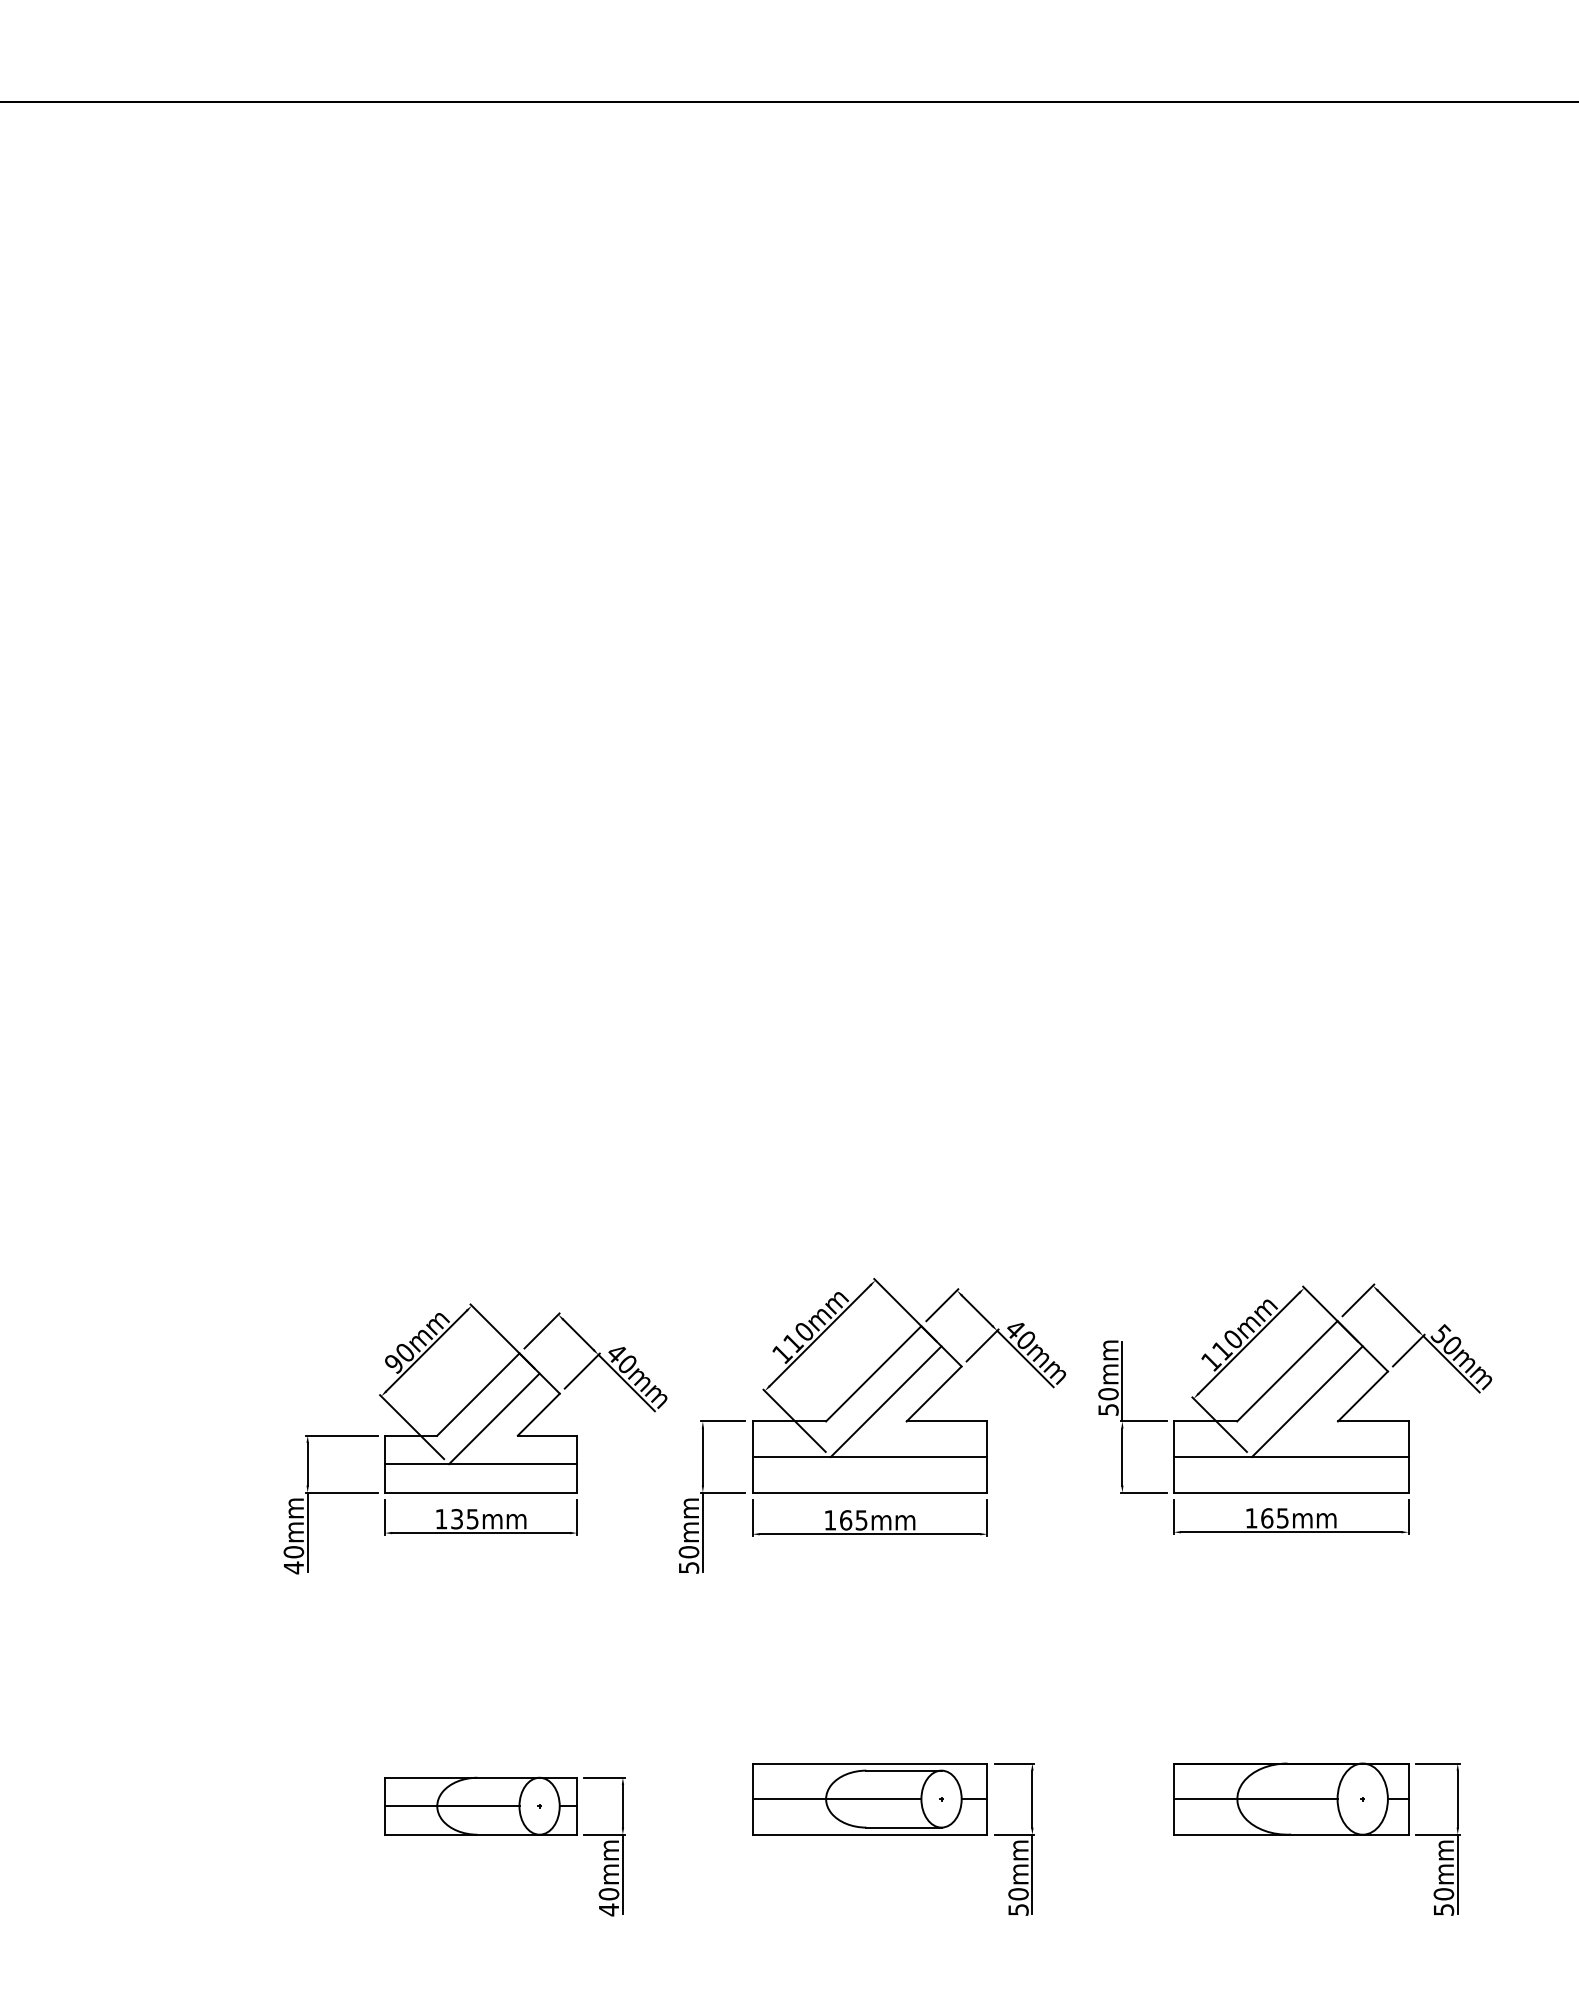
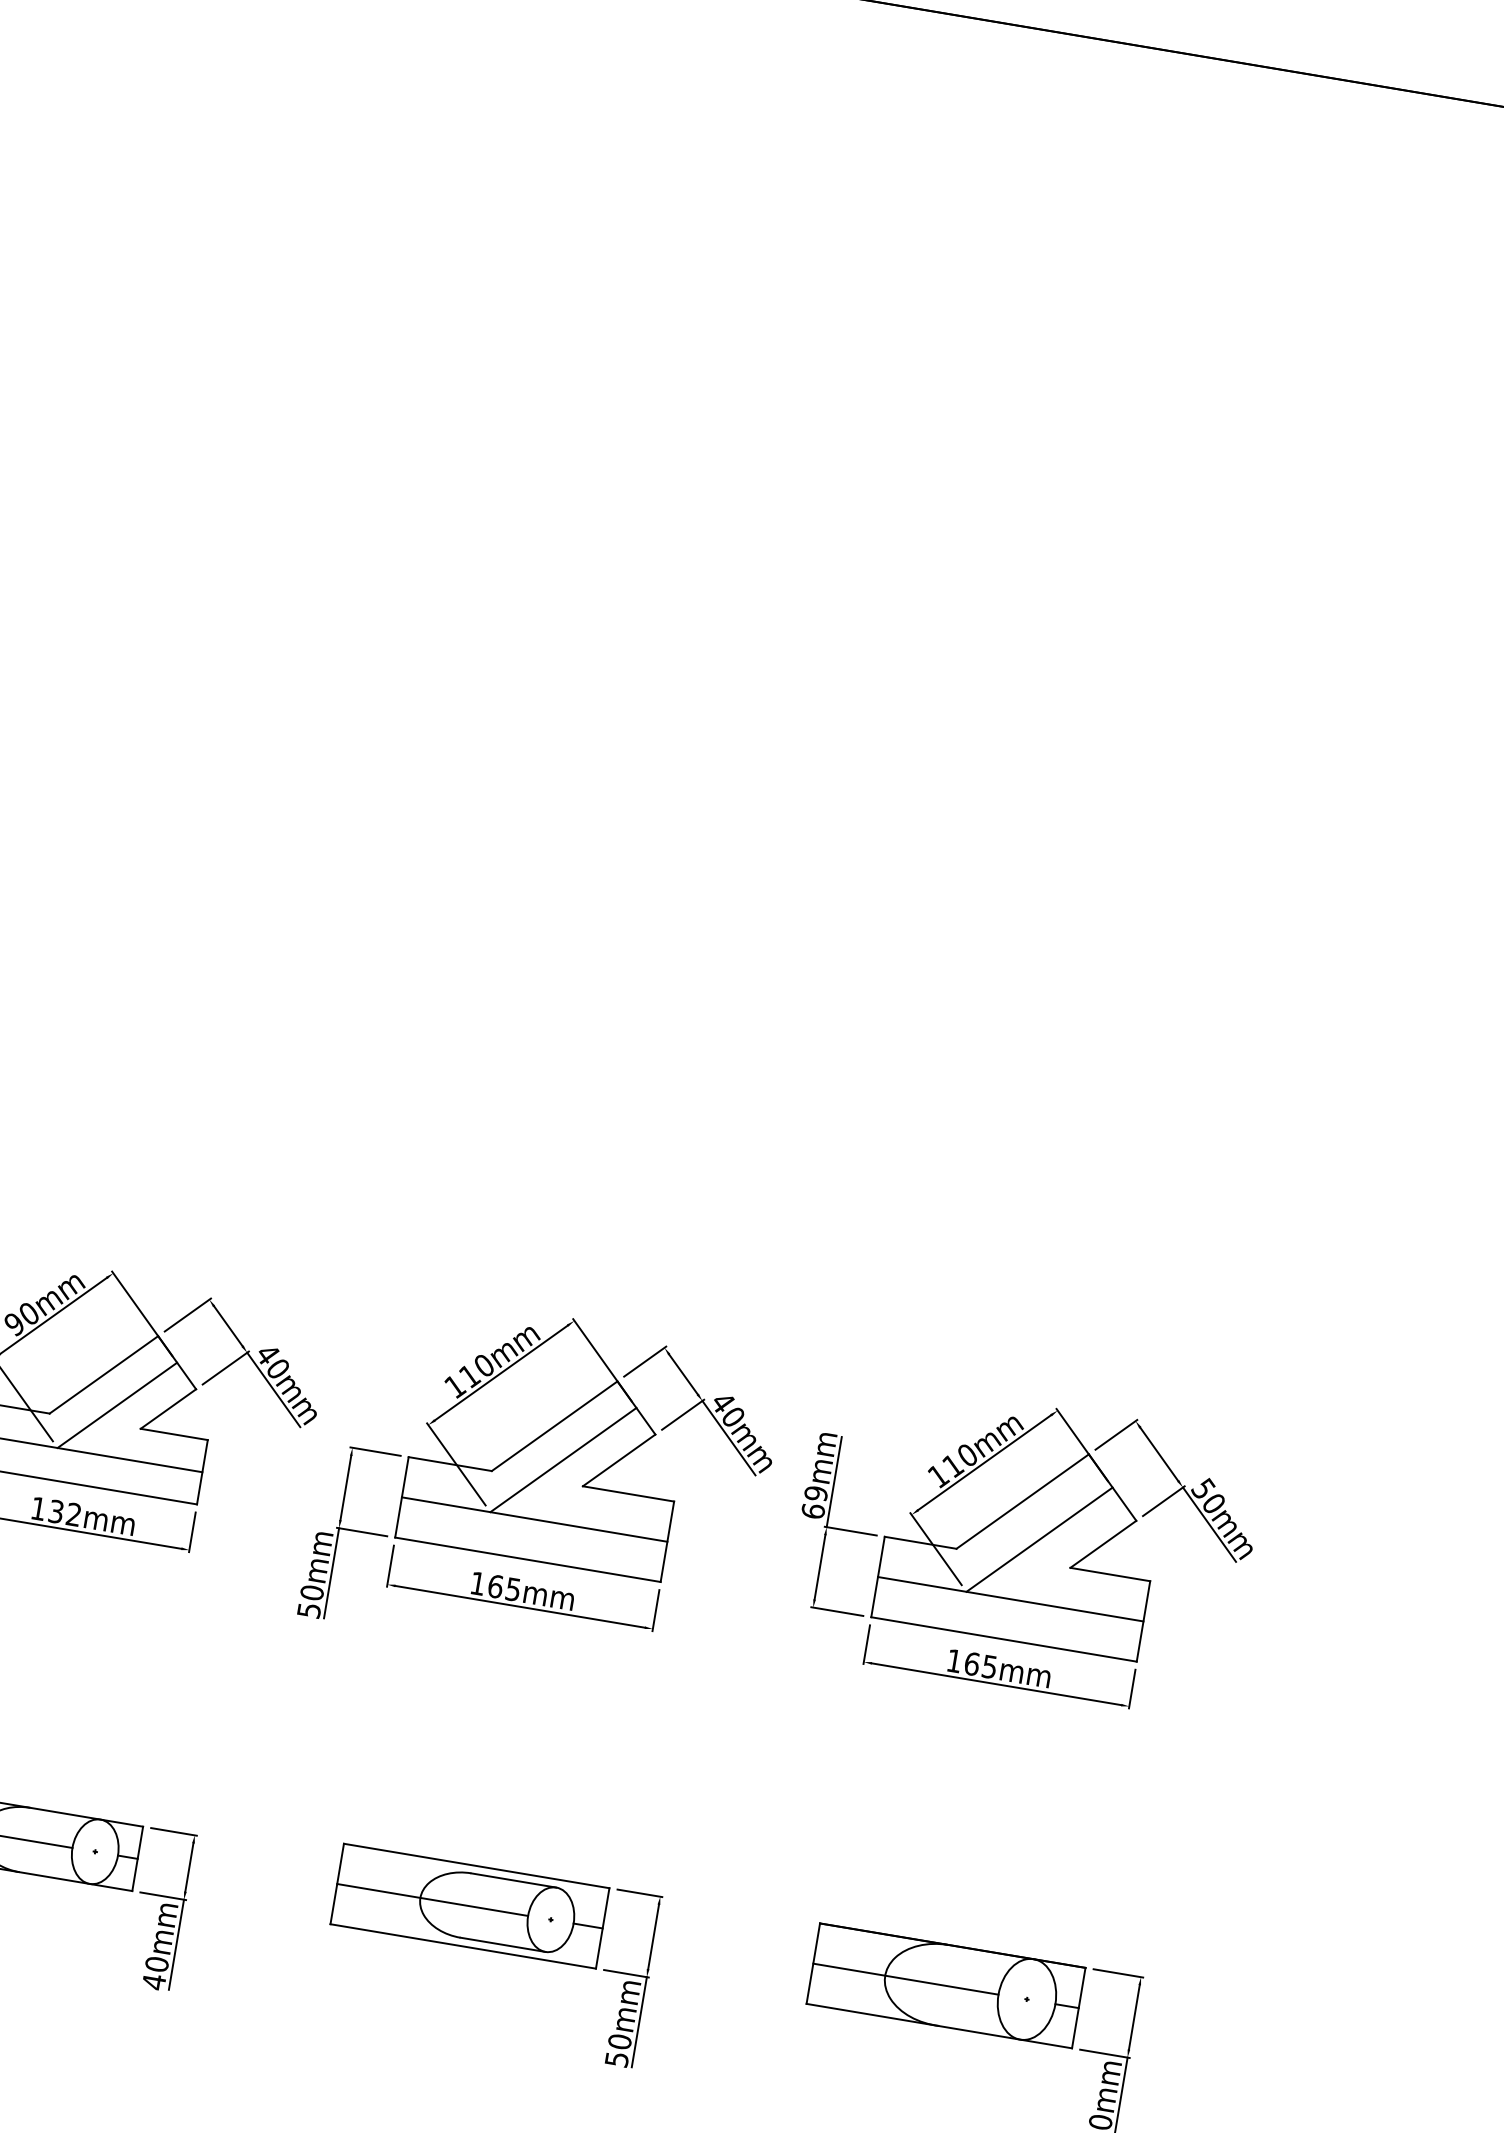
text: (1108, 1401) -> (814, 1501), 50mm -> 69mm
text: (472, 1519) -> (73, 1514), 135mm -> 132mm

